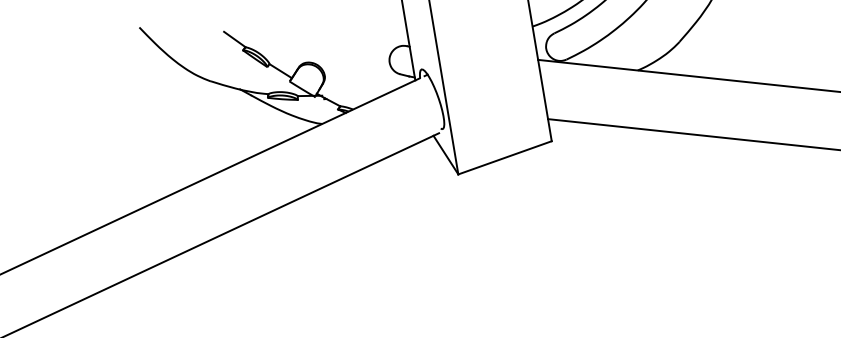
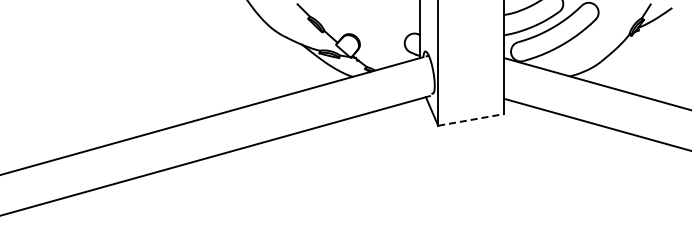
line: (505, 157) -> (471, 119), solid -> dashed

